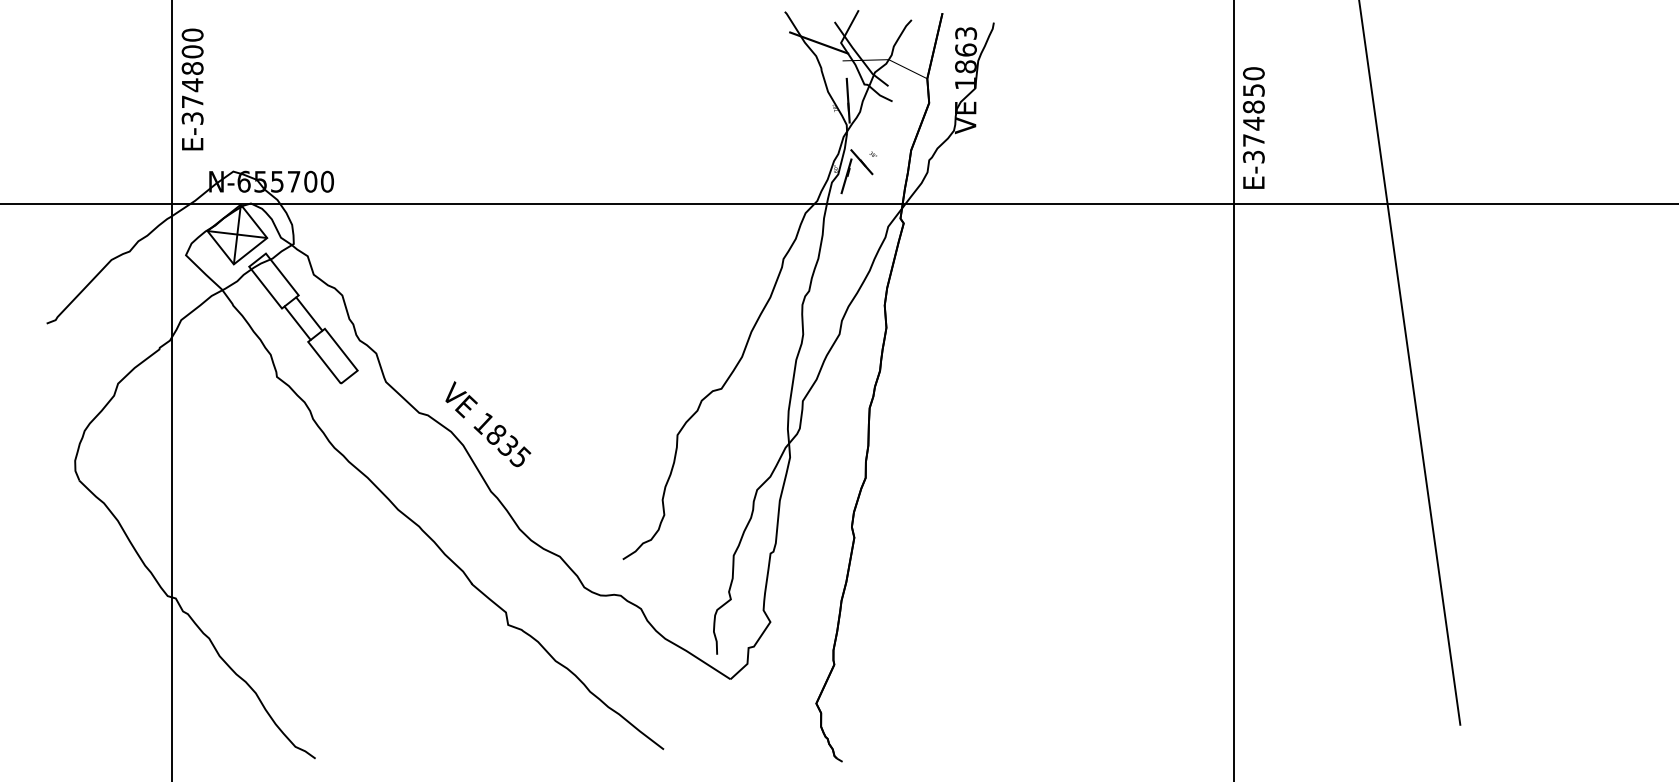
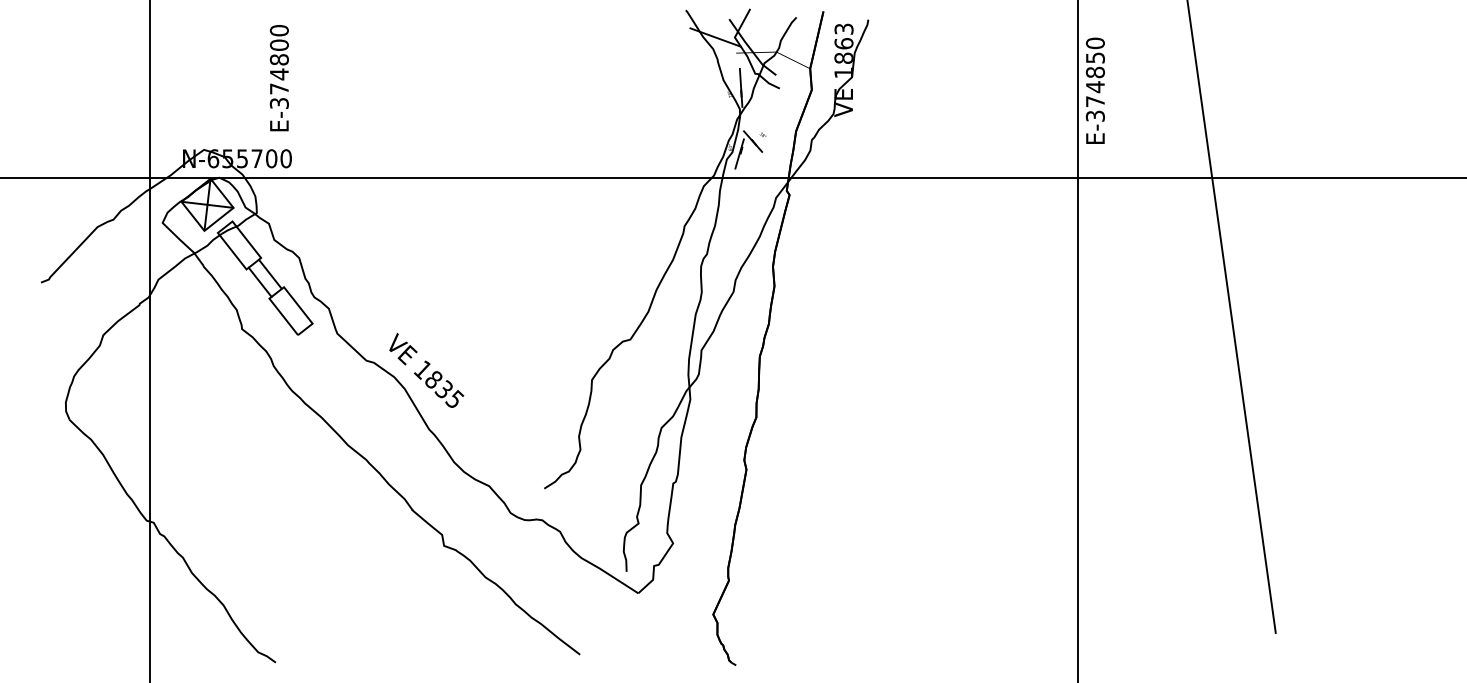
text: (192, 89) -> (279, 78), moved
text: (1253, 127) -> (1095, 90), moved

